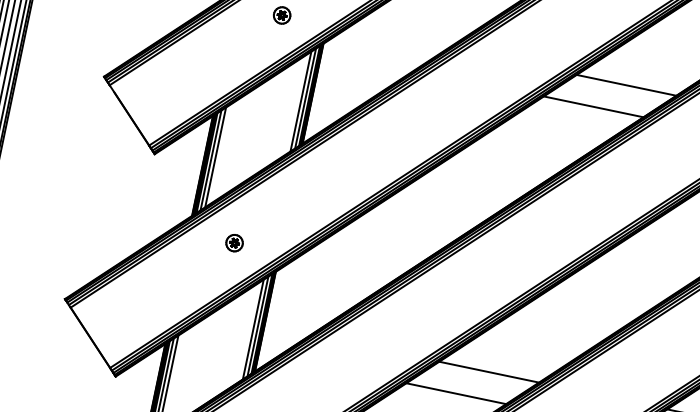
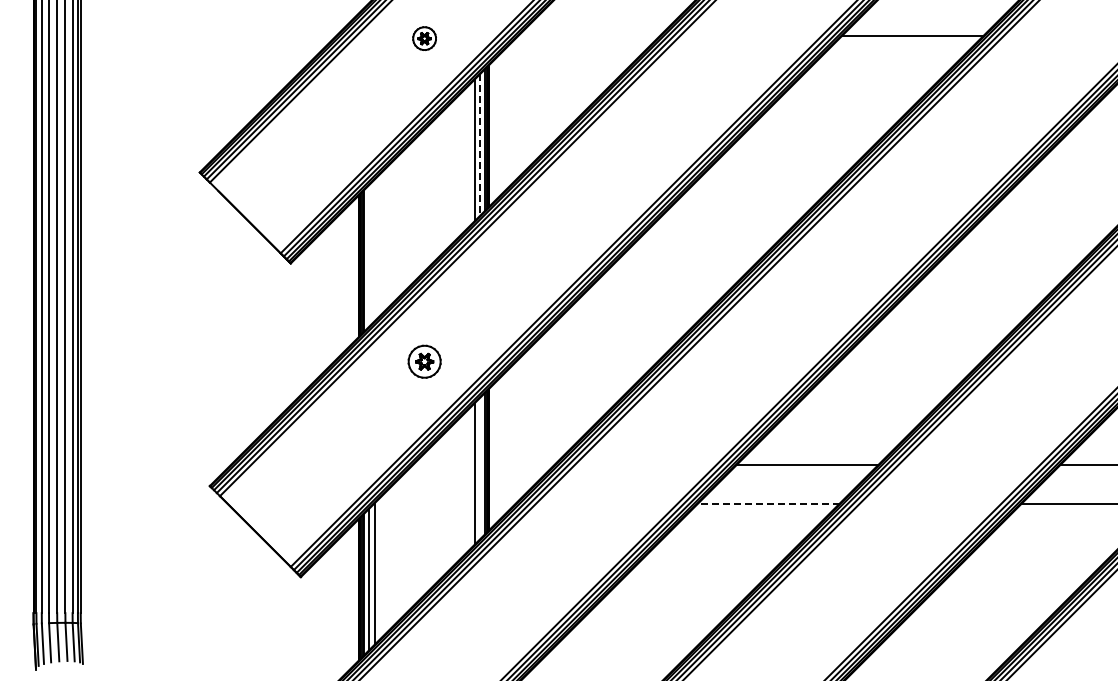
line: (305, 98) -> (480, 144), solid -> dashed
line: (593, 106) -> (874, 74), removed
line: (215, 157) -> (374, 250), removed
line: (211, 160) -> (369, 255), removed
part: (234, 242) -> (424, 361), size x1.4
line: (258, 326) -> (480, 468), removed
line: (455, 393) -> (768, 503), solid -> dashed

